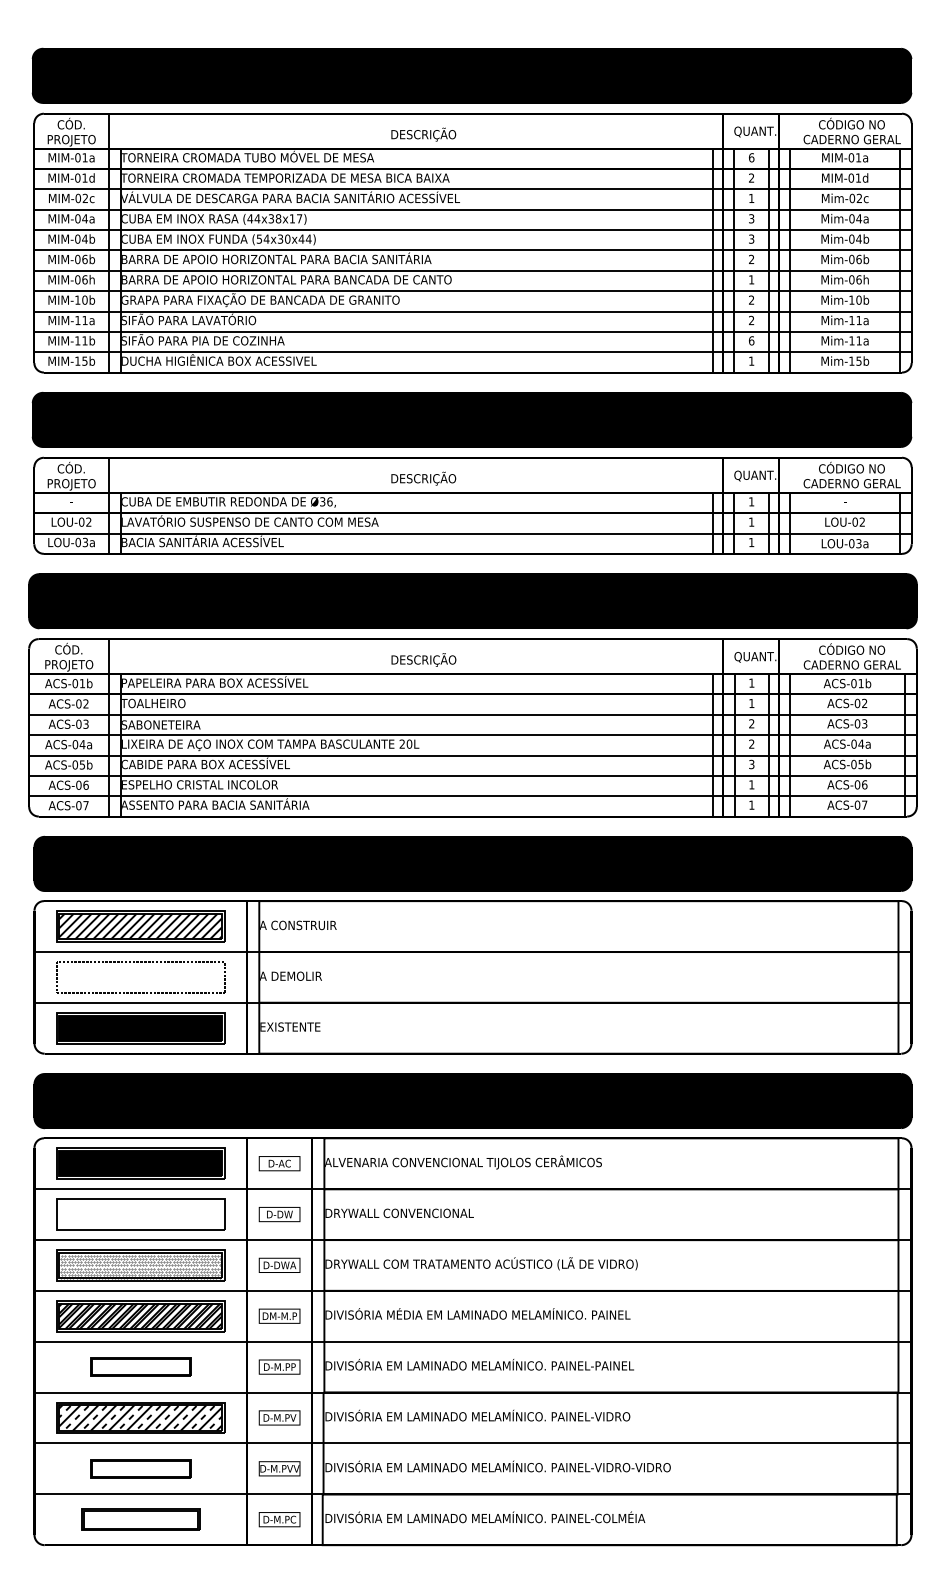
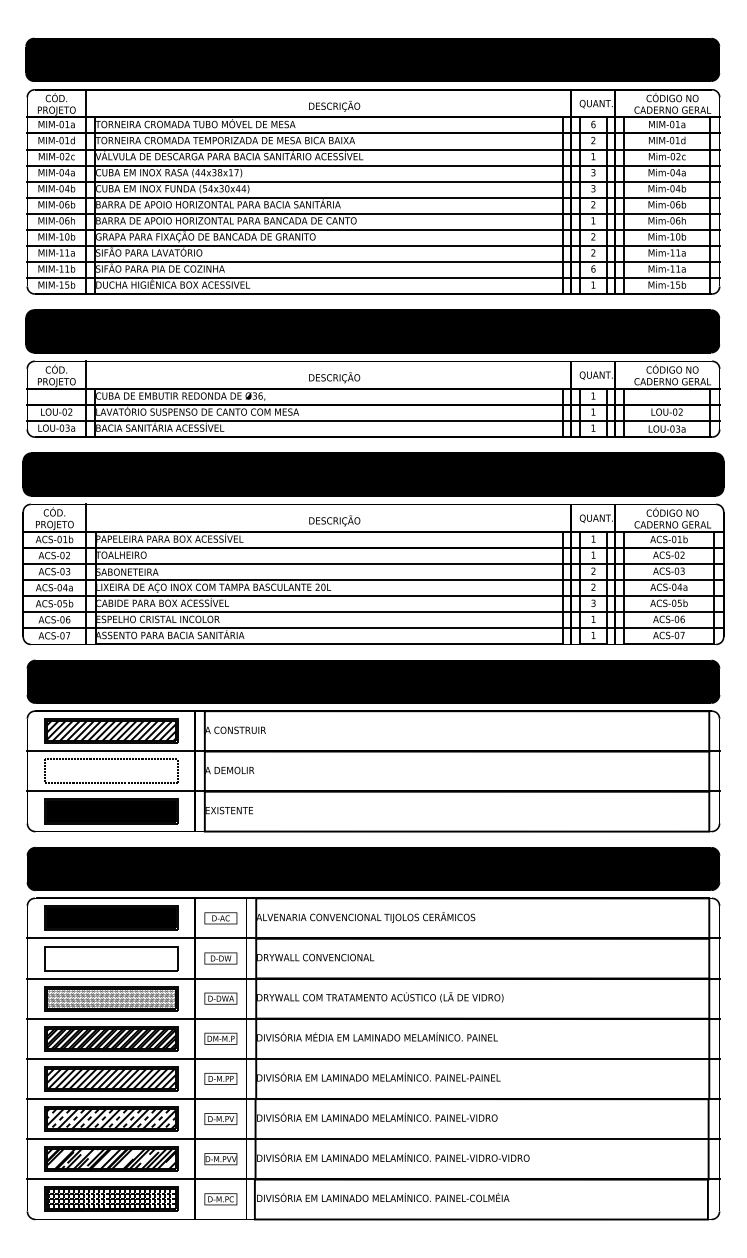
part: (140, 1366) -> (111, 1078), size x1.67
part: (140, 1468) -> (111, 1158), size x1.67
part: (140, 1519) -> (111, 1199), size x1.43

